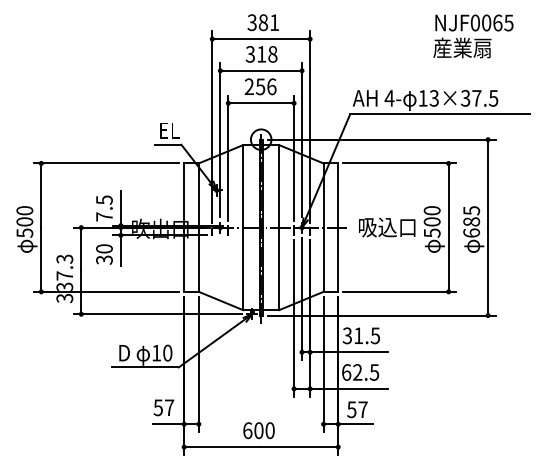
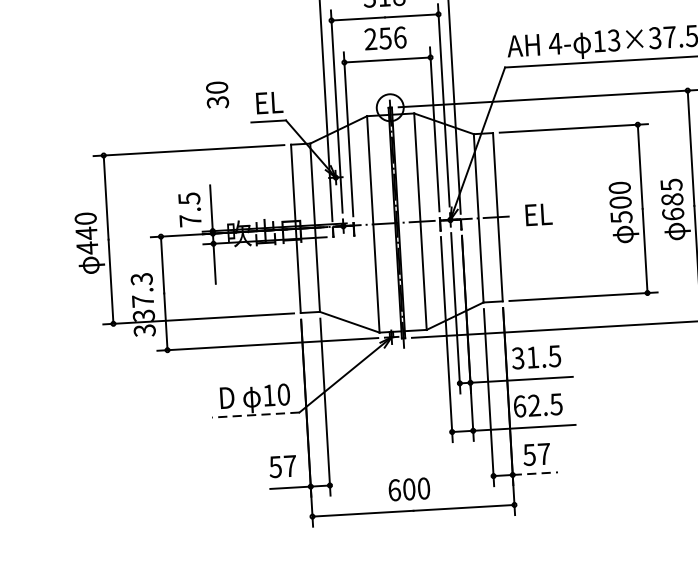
text: (24, 227) -> (86, 240), 500 -> 440
text: (387, 227) -> (562, 213), 吸込口 -> EL
text: (104, 254) -> (217, 95), moved
line: (145, 367) -> (255, 415), solid -> dashed
line: (355, 424) -> (535, 474), solid -> dashed

